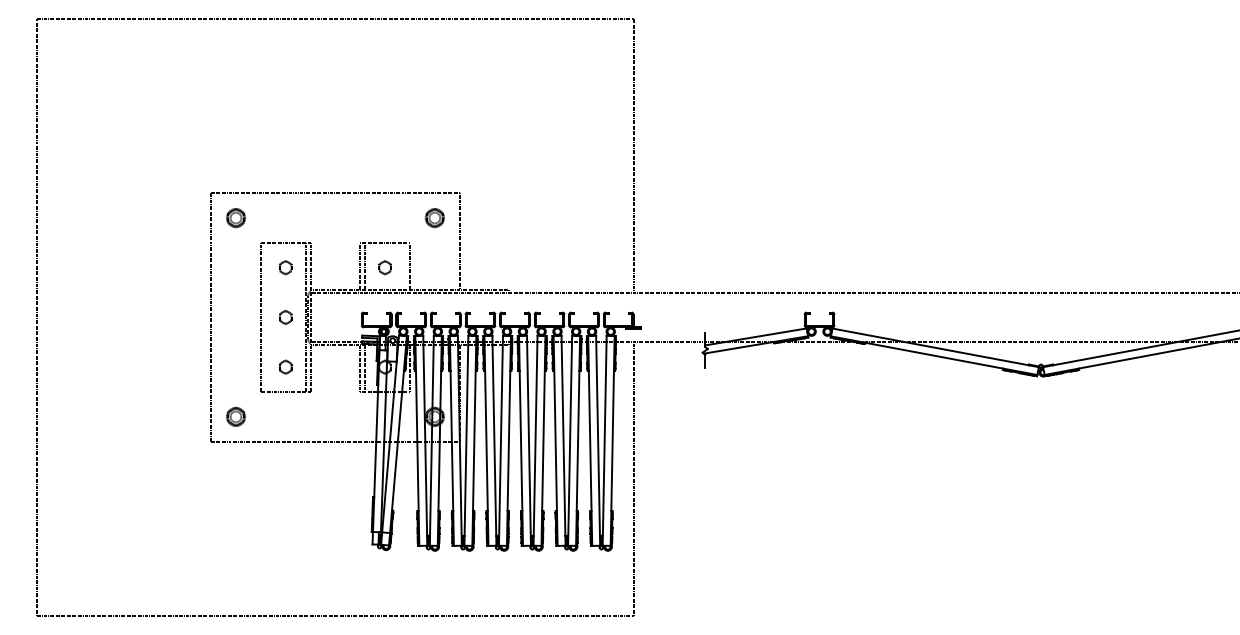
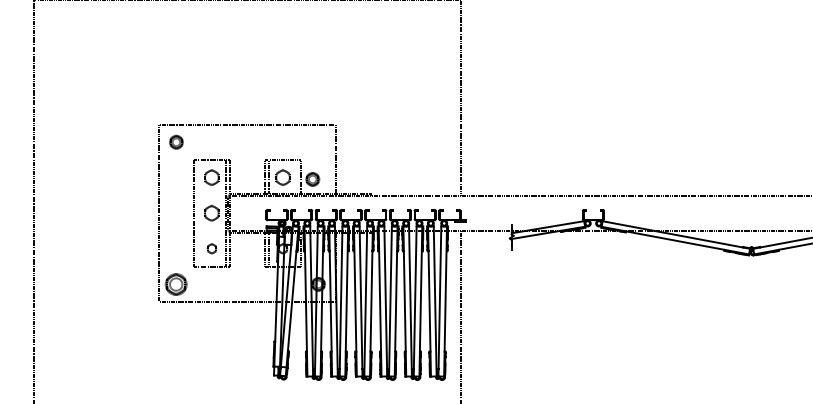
part: (434, 218) -> (312, 179), moved
part: (285, 267) -> (211, 177), size x1.6
part: (384, 267) -> (282, 177), size x1.6
part: (285, 317) -> (211, 213), size x1.6
part: (236, 416) -> (176, 284), size x1.6

